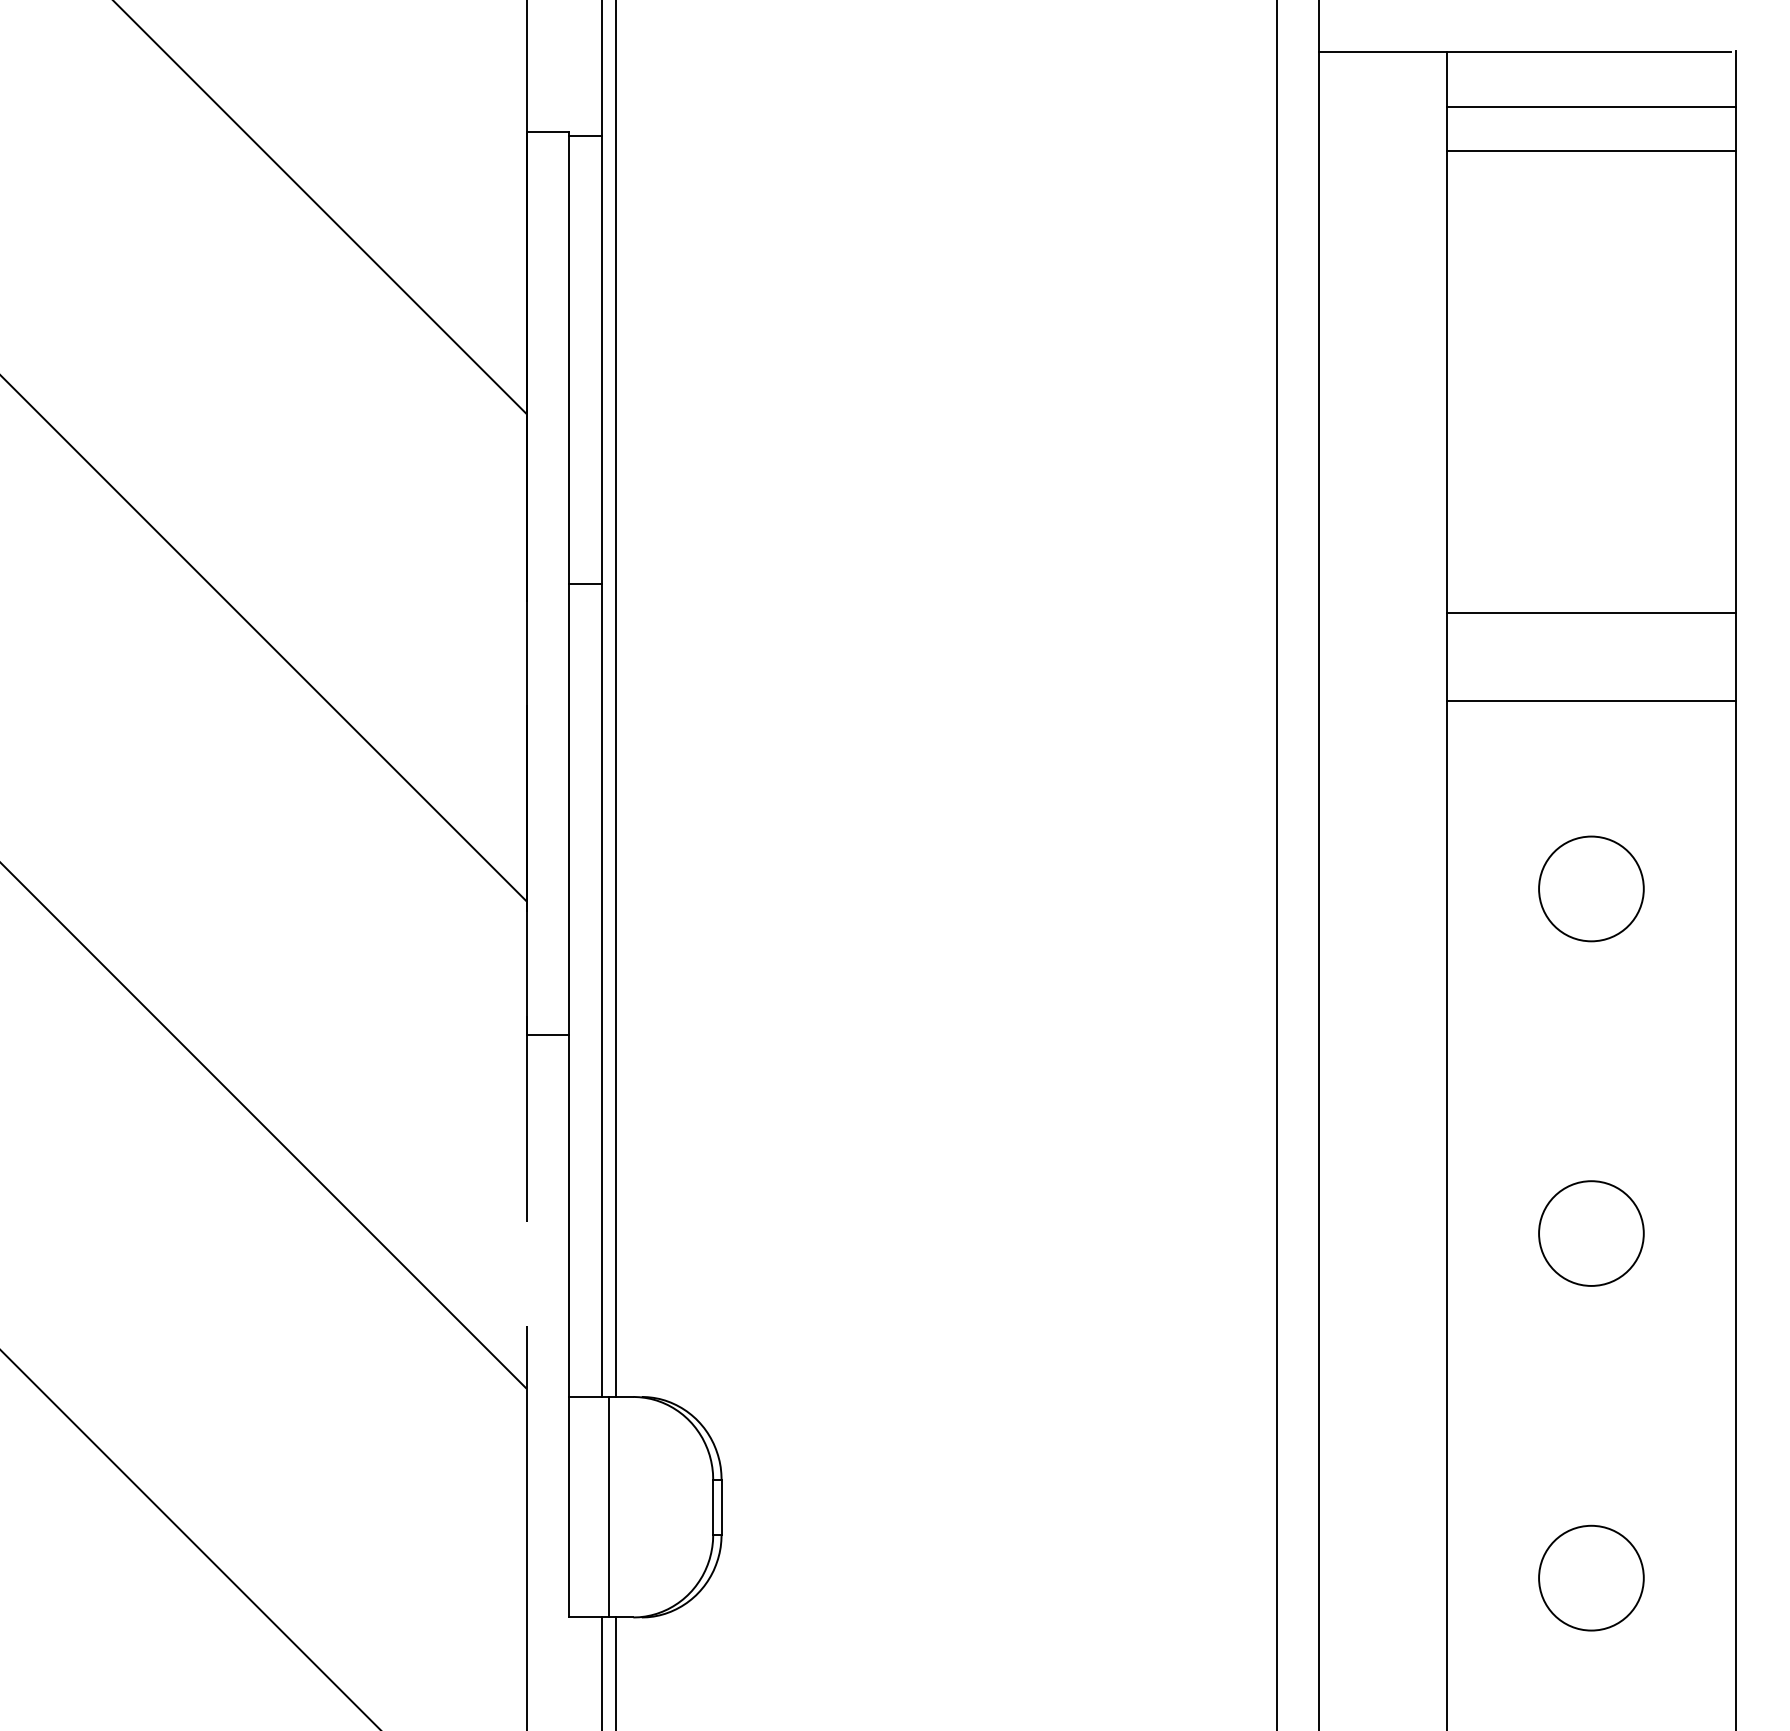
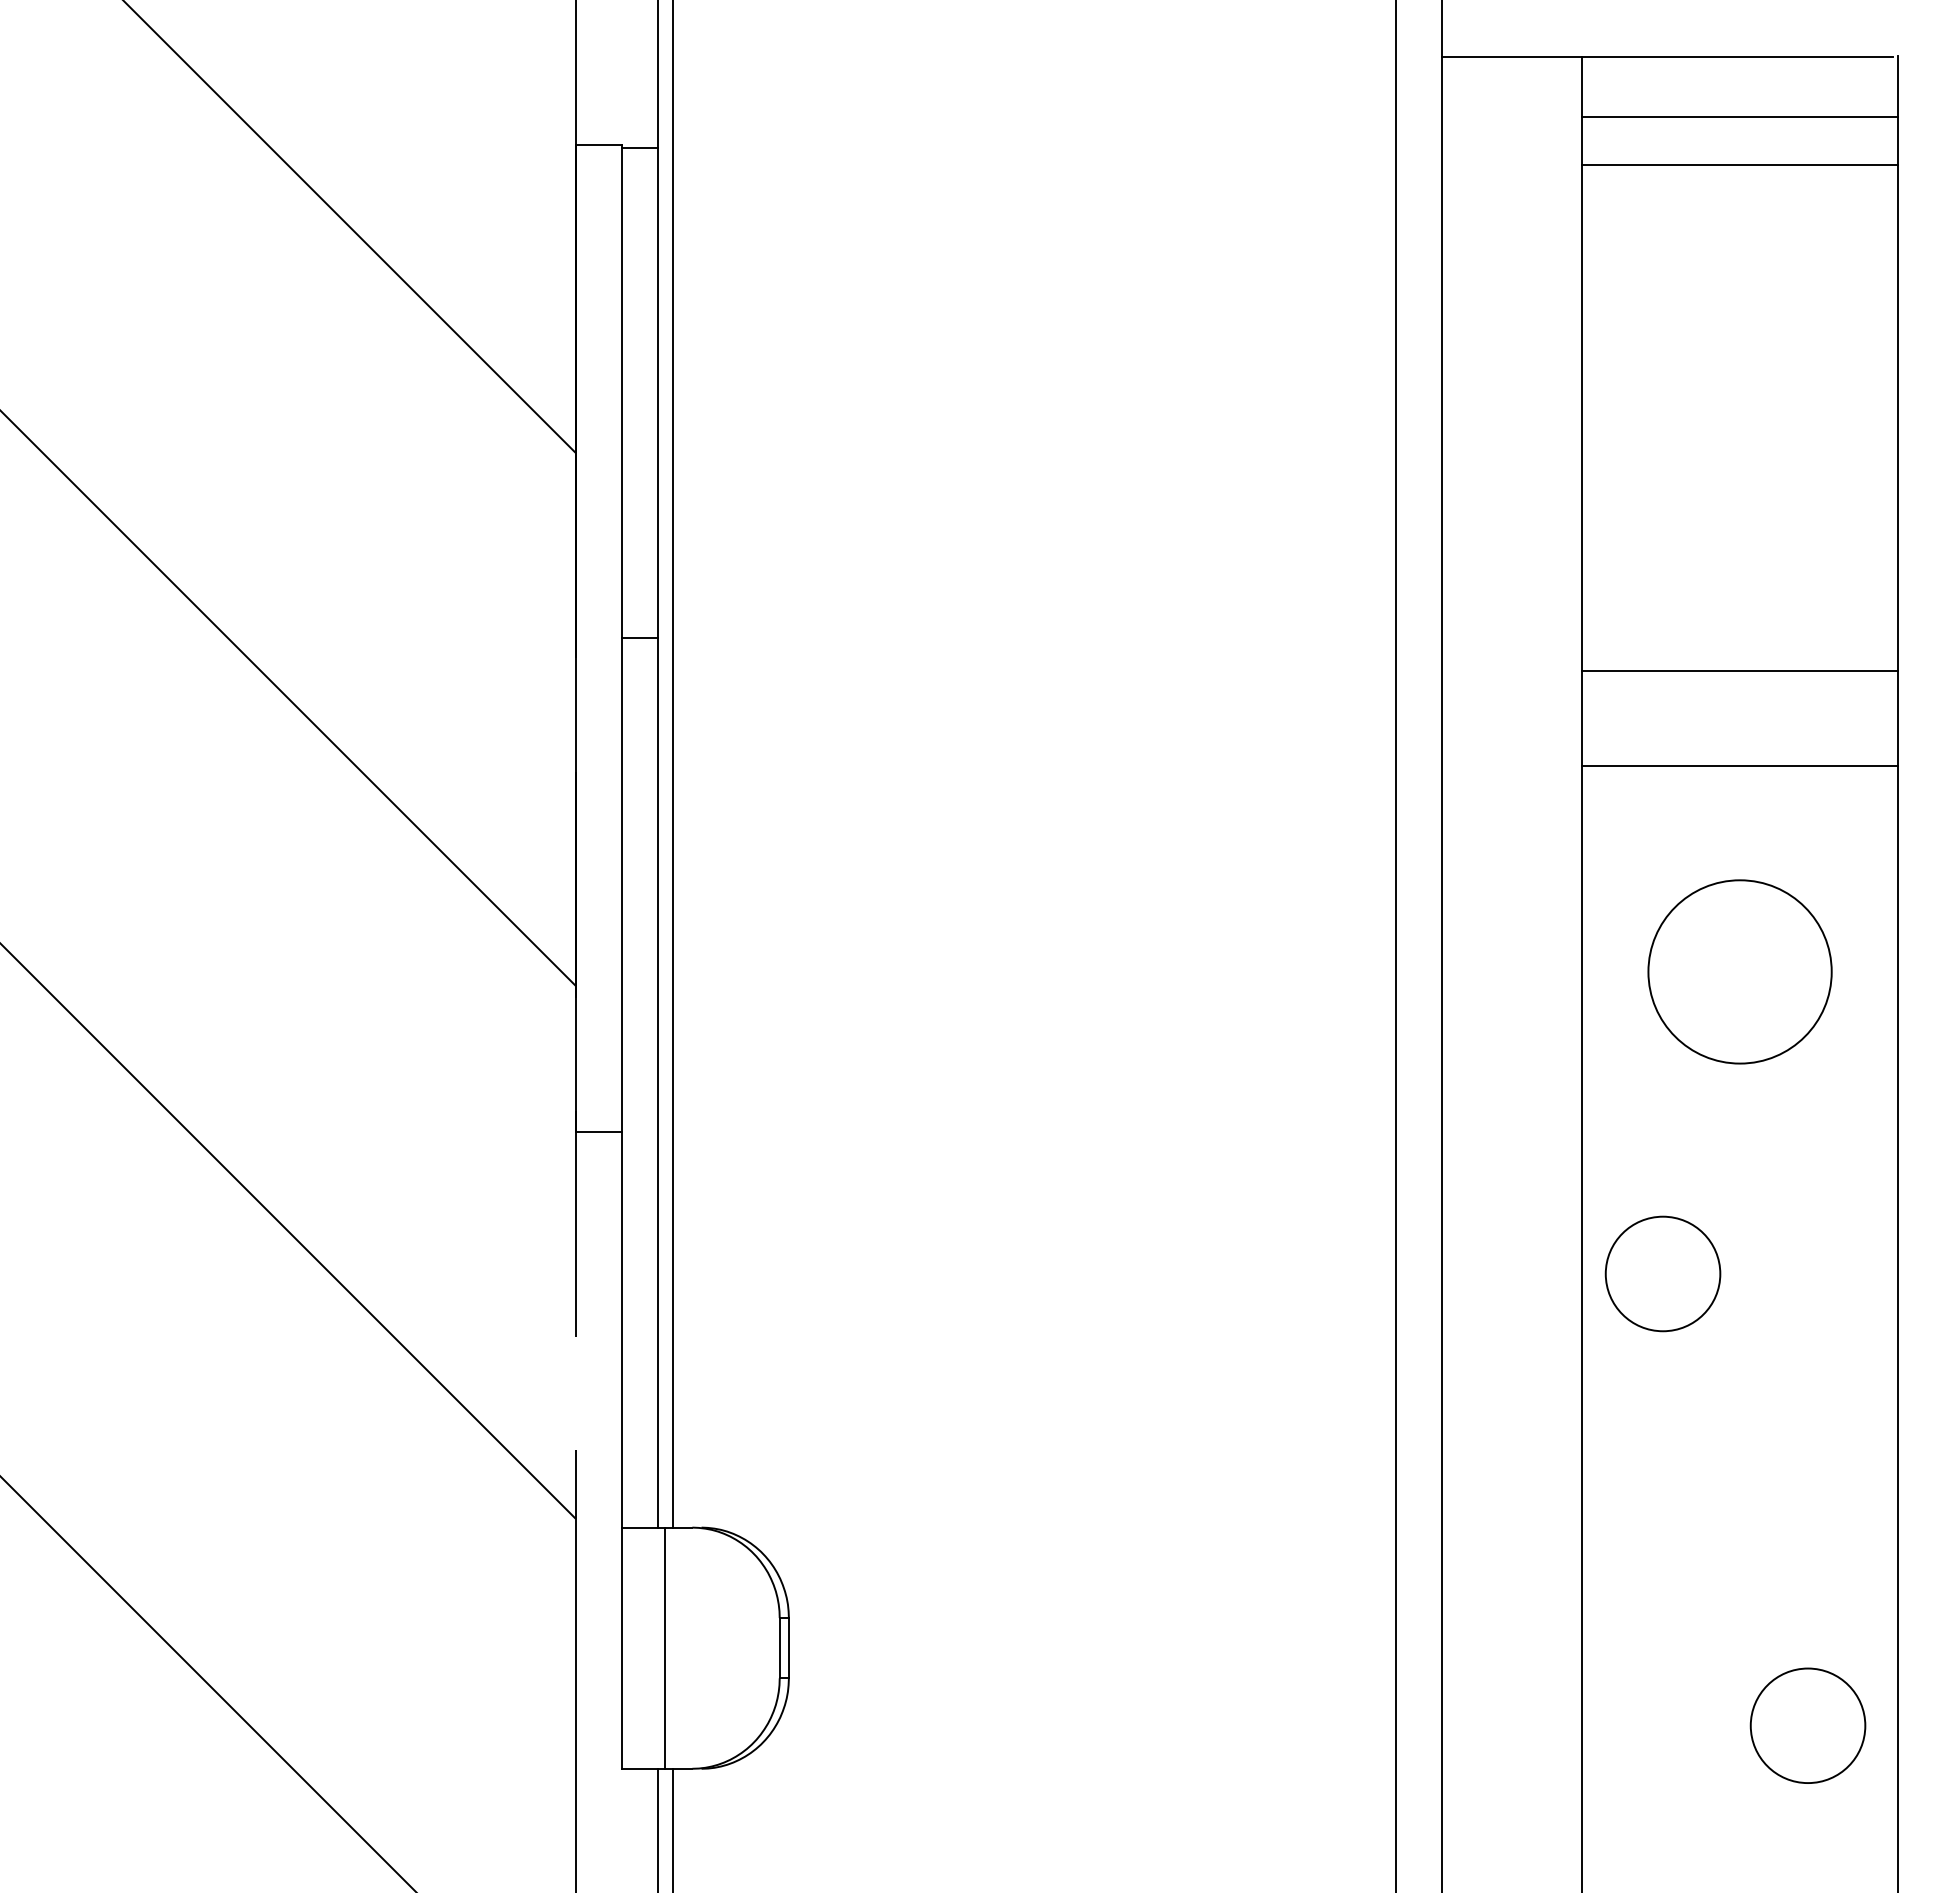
circle: (1590, 889) -> (1739, 972), size x1.6
circle: (1590, 1233) -> (1662, 1273), moved
circle: (1590, 1577) -> (1807, 1725), moved

